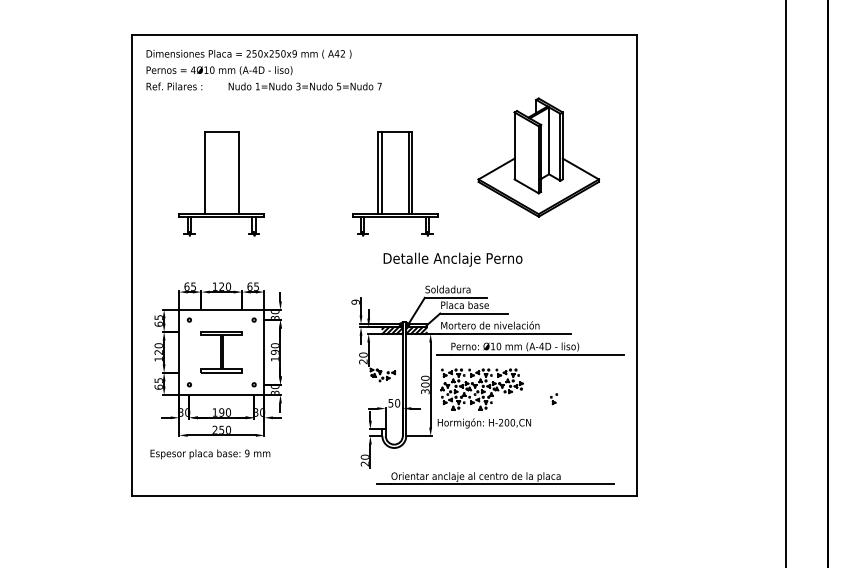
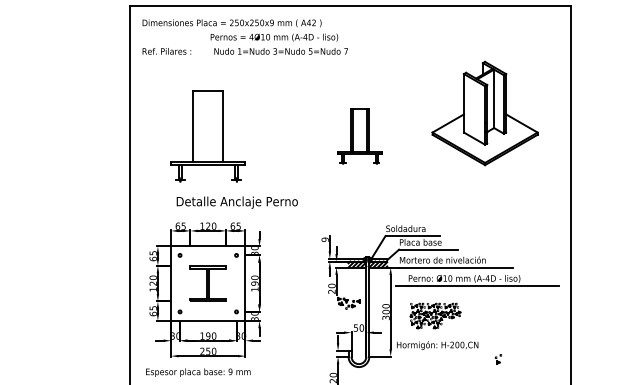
text: (219, 70) -> (274, 37), moved
part: (395, 183) -> (359, 136), size x0.6
text: (452, 259) -> (236, 202), moved
part: (481, 389) -> (435, 316), size x0.7
part: (554, 399) -> (498, 359), moved

